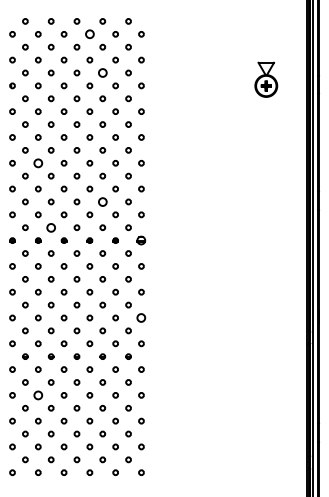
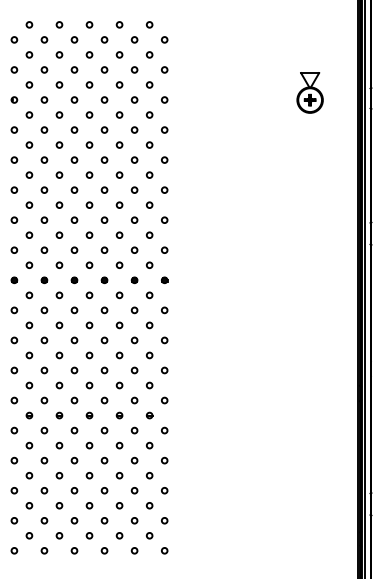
circle: (89, 33) -> (104, 39), size x0.62
circle: (102, 72) -> (119, 84), size x0.62
circle: (38, 162) -> (44, 189), size x0.62
circle: (102, 201) -> (119, 234), size x0.62
circle: (51, 227) -> (59, 264), size x0.62
part: (141, 240) -> (164, 280), size x0.62
circle: (141, 318) -> (164, 370), size x0.62
circle: (38, 395) -> (44, 460), size x0.62

